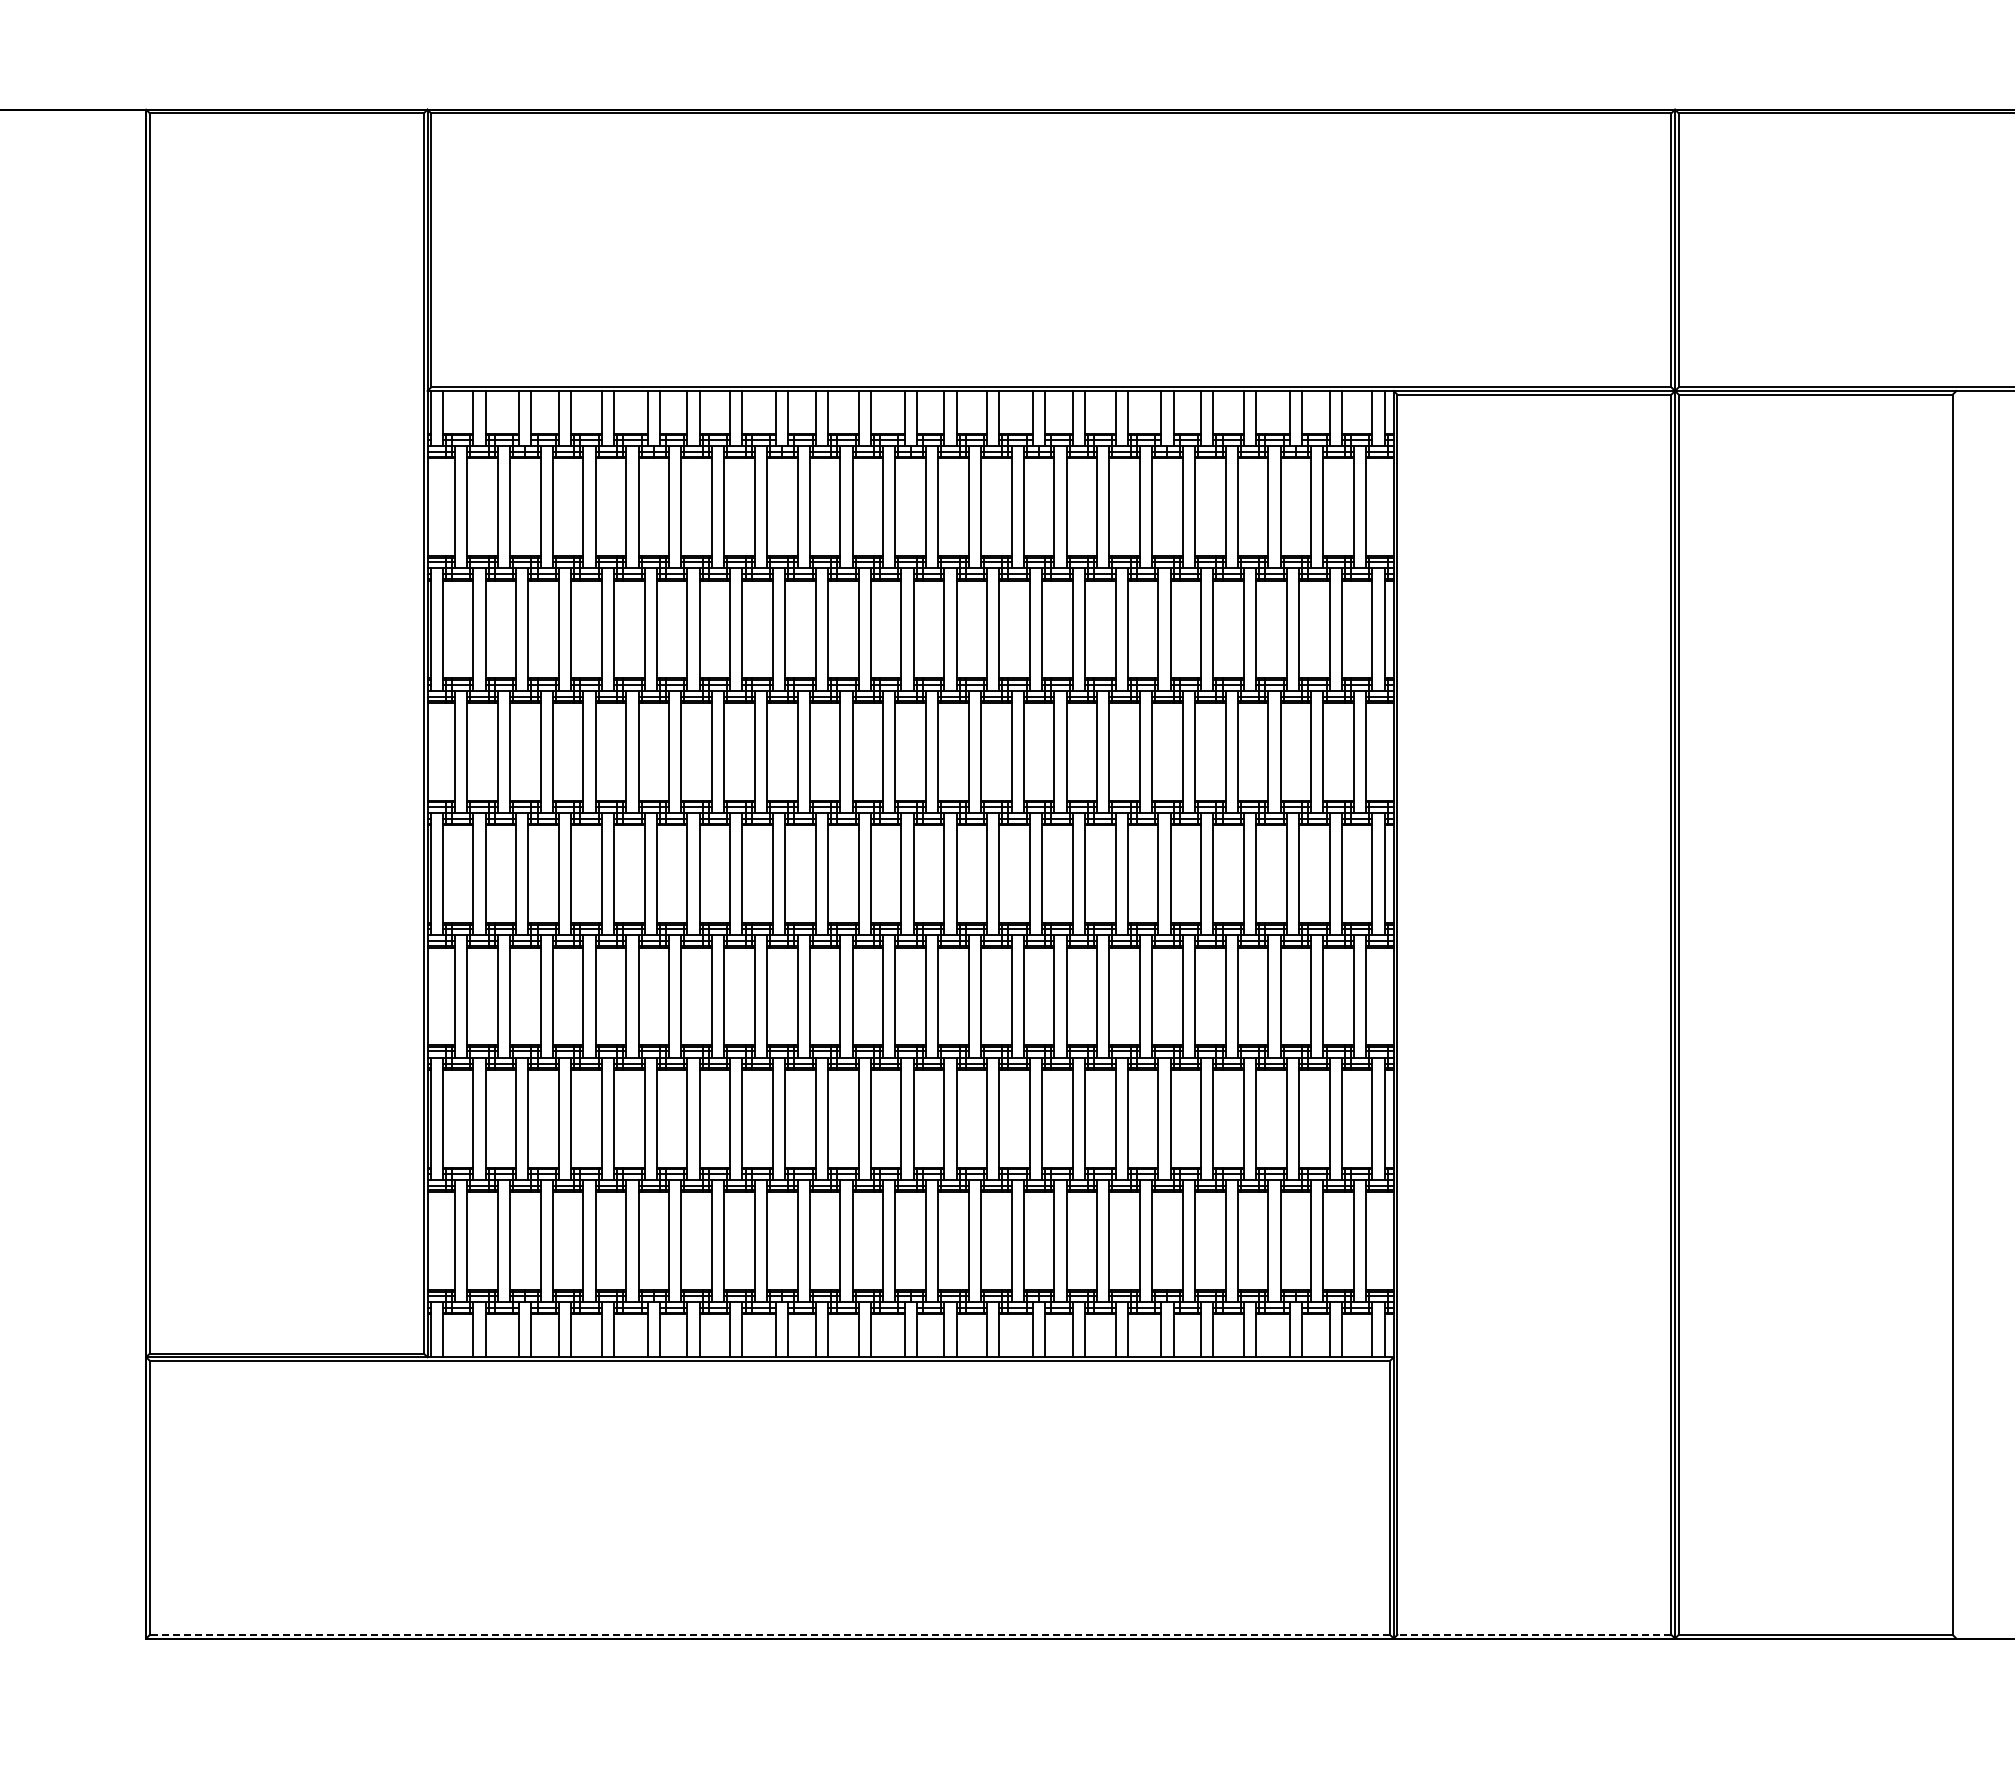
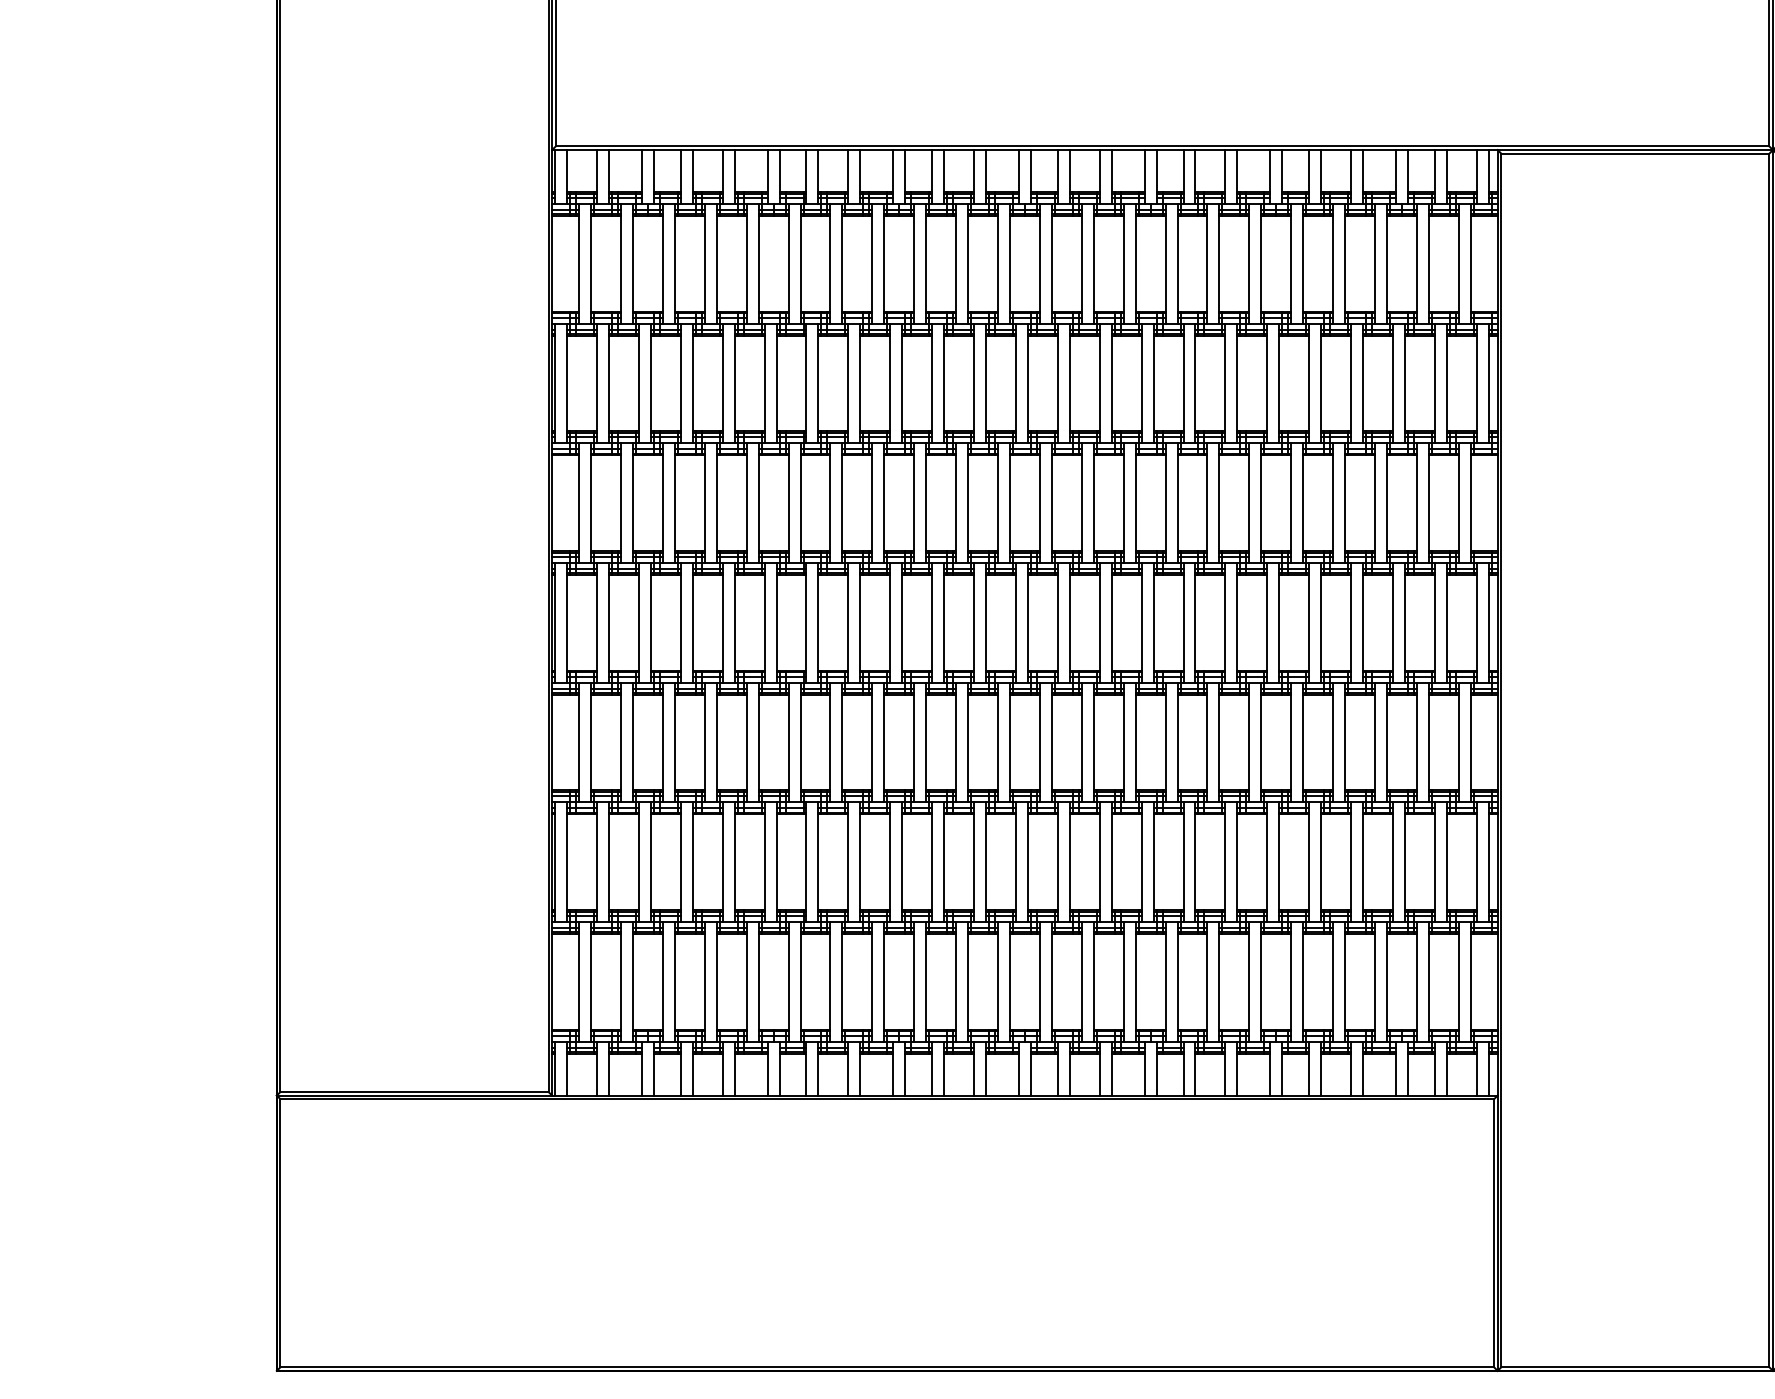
line: (769, 1634) -> (886, 1366), dashed -> solid
line: (1534, 1634) -> (1635, 1366), dashed -> solid

